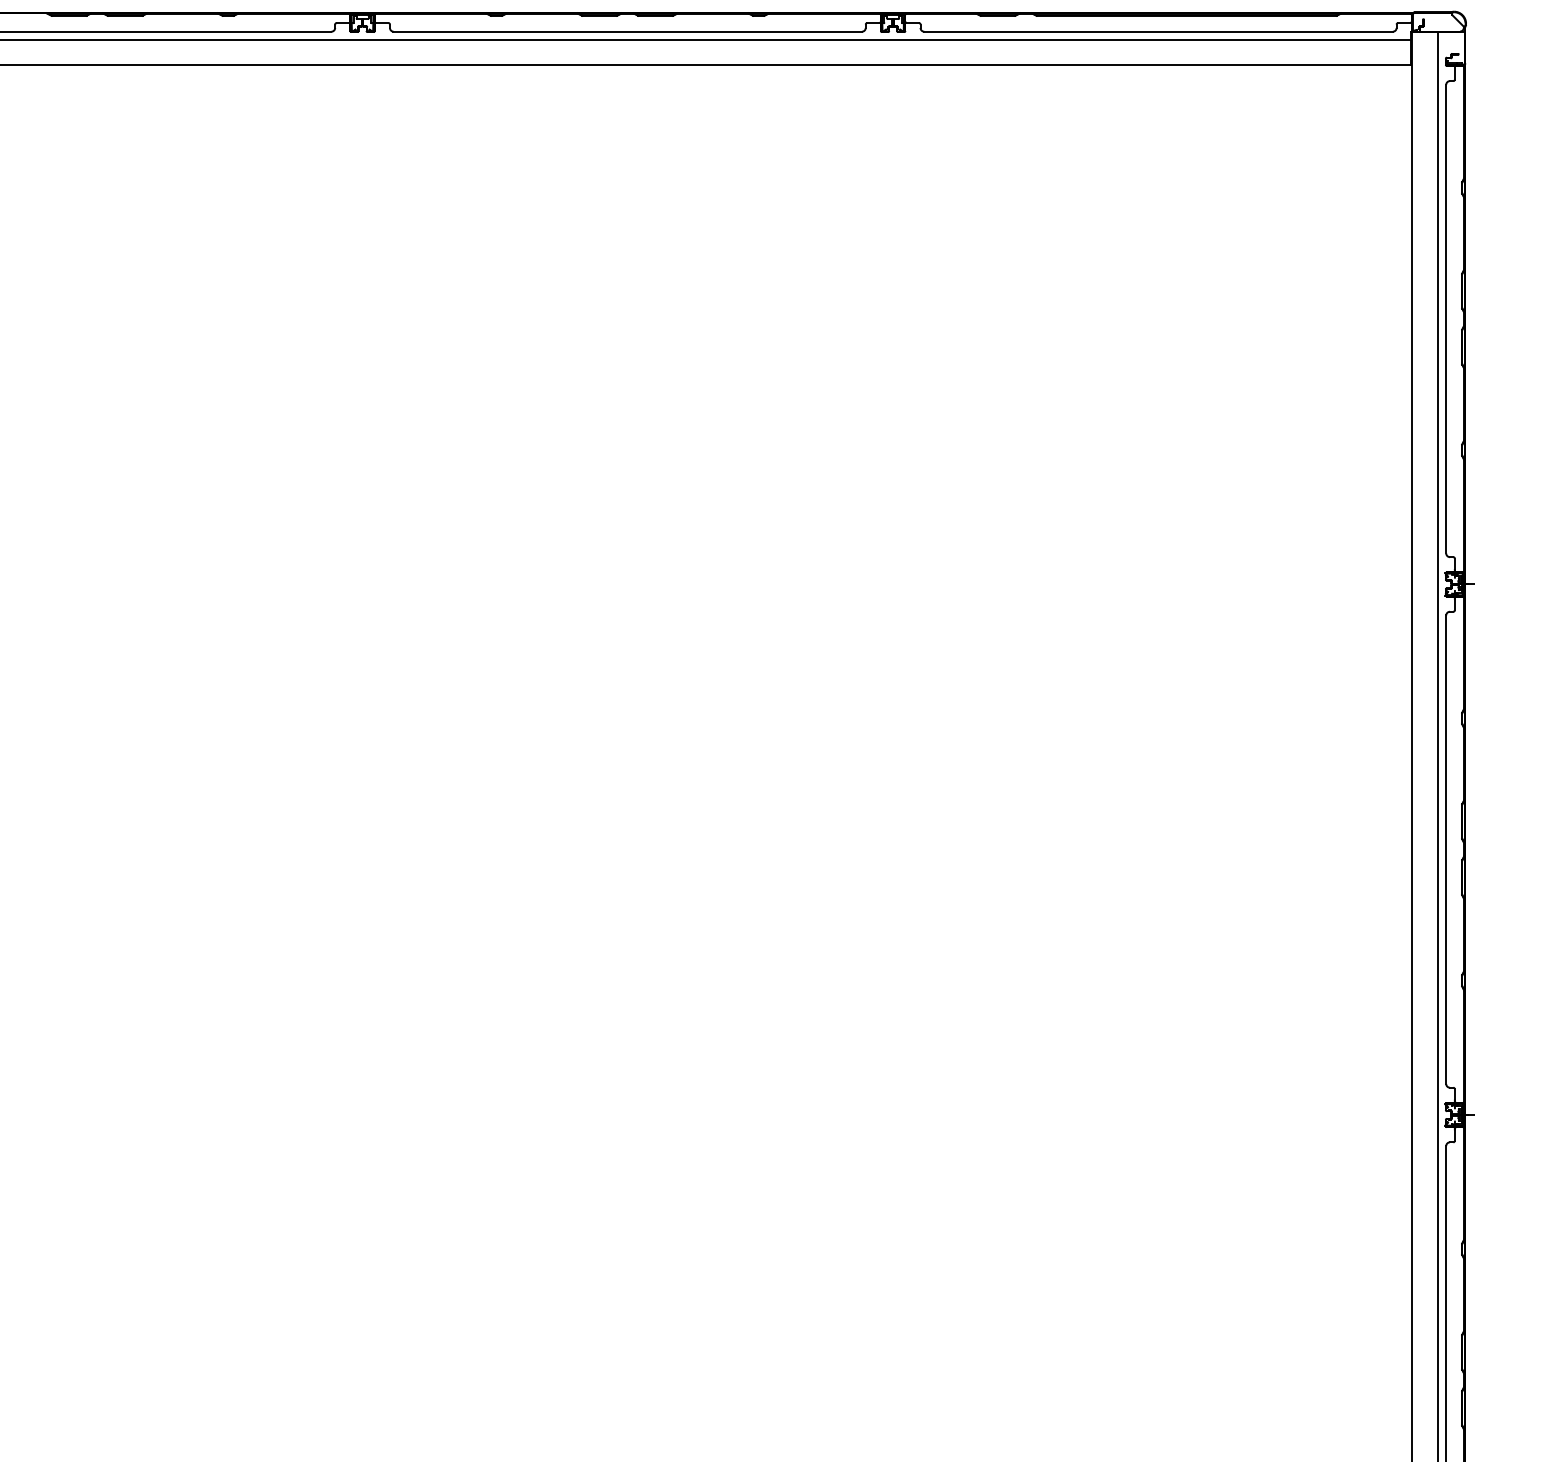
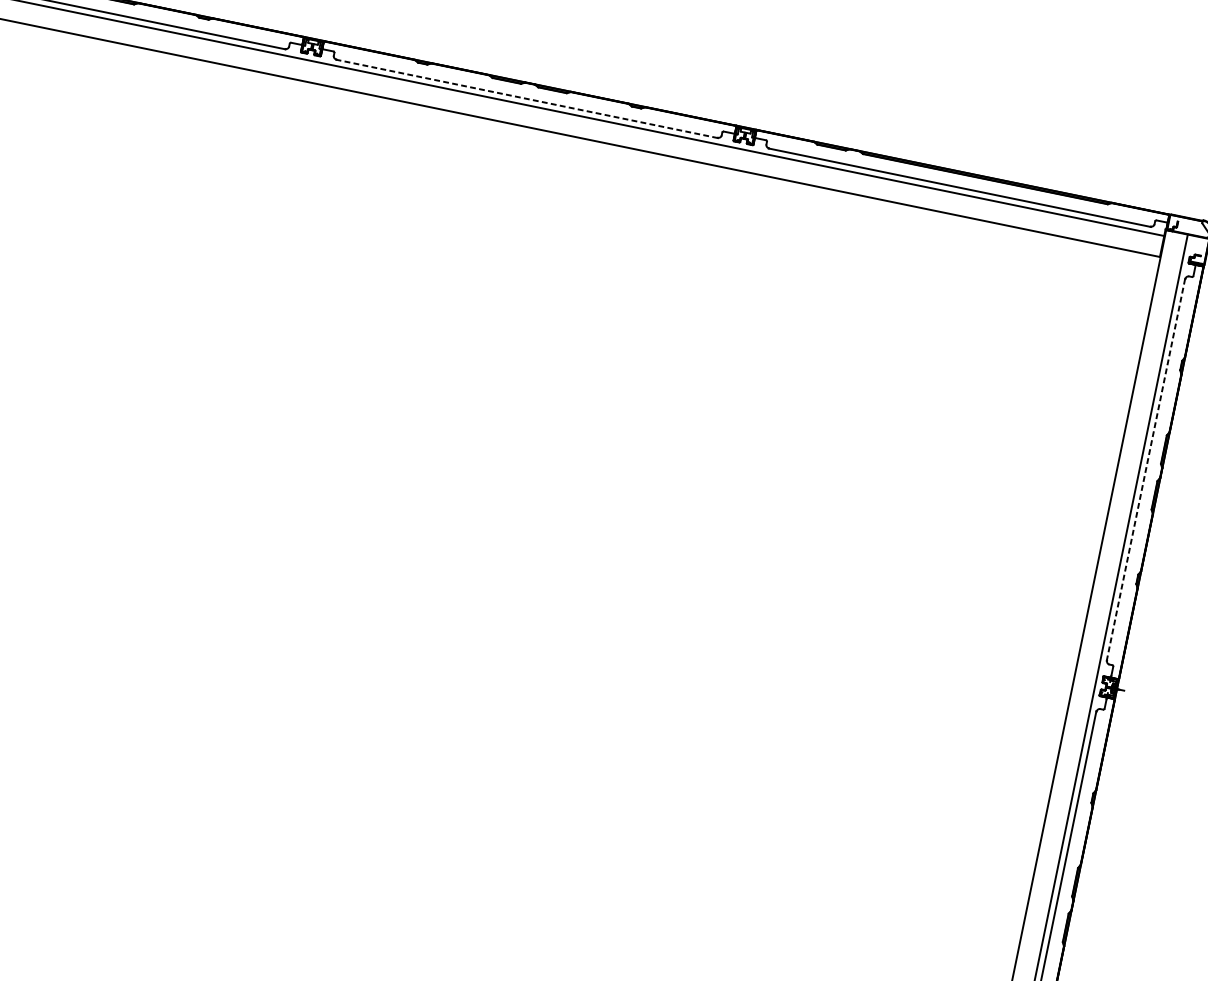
line: (627, 32) -> (526, 99), solid -> dashed
line: (1445, 319) -> (1145, 470), solid -> dashed

